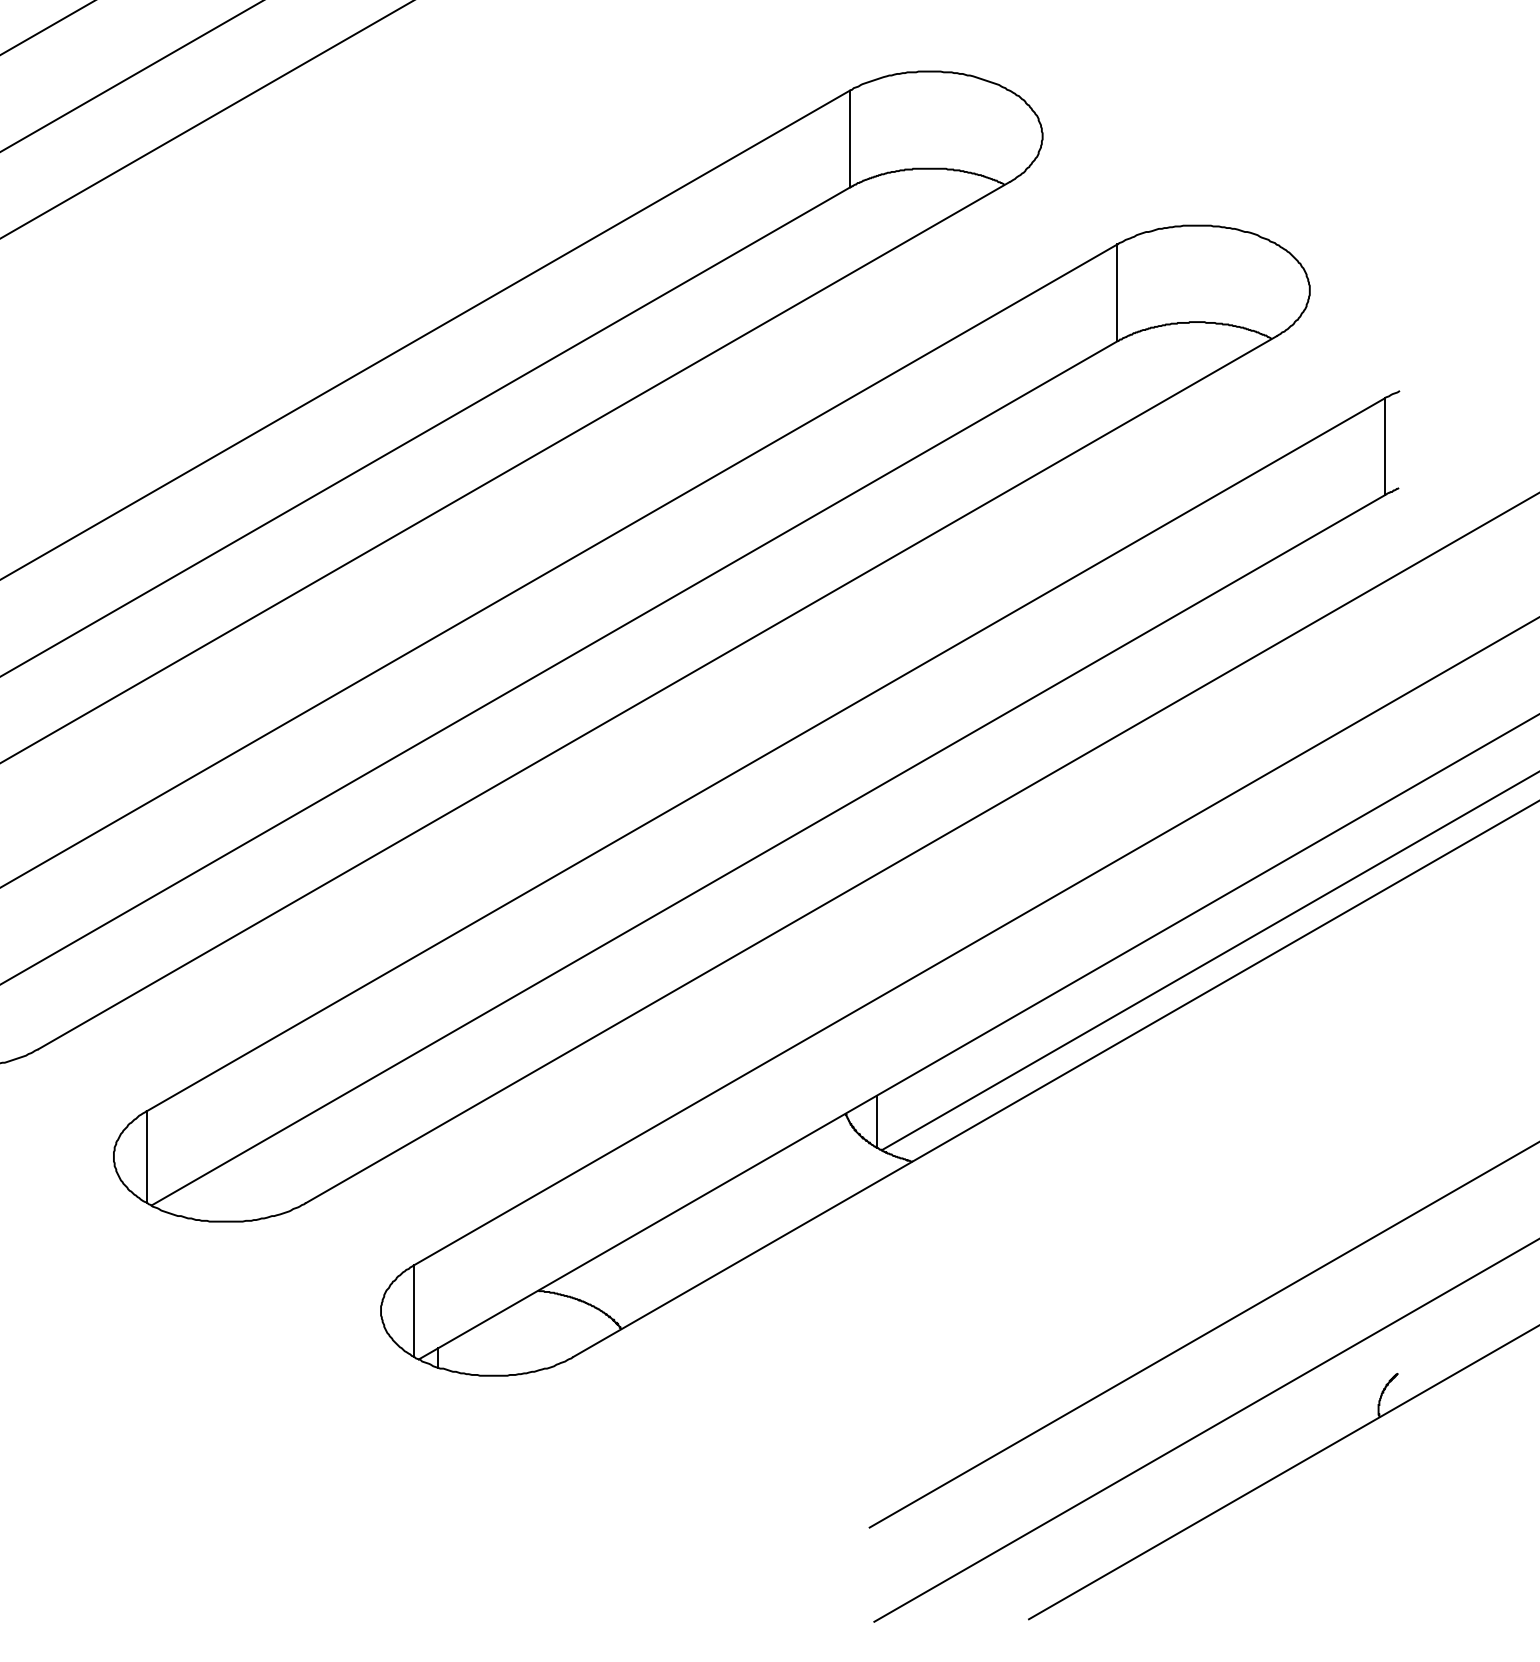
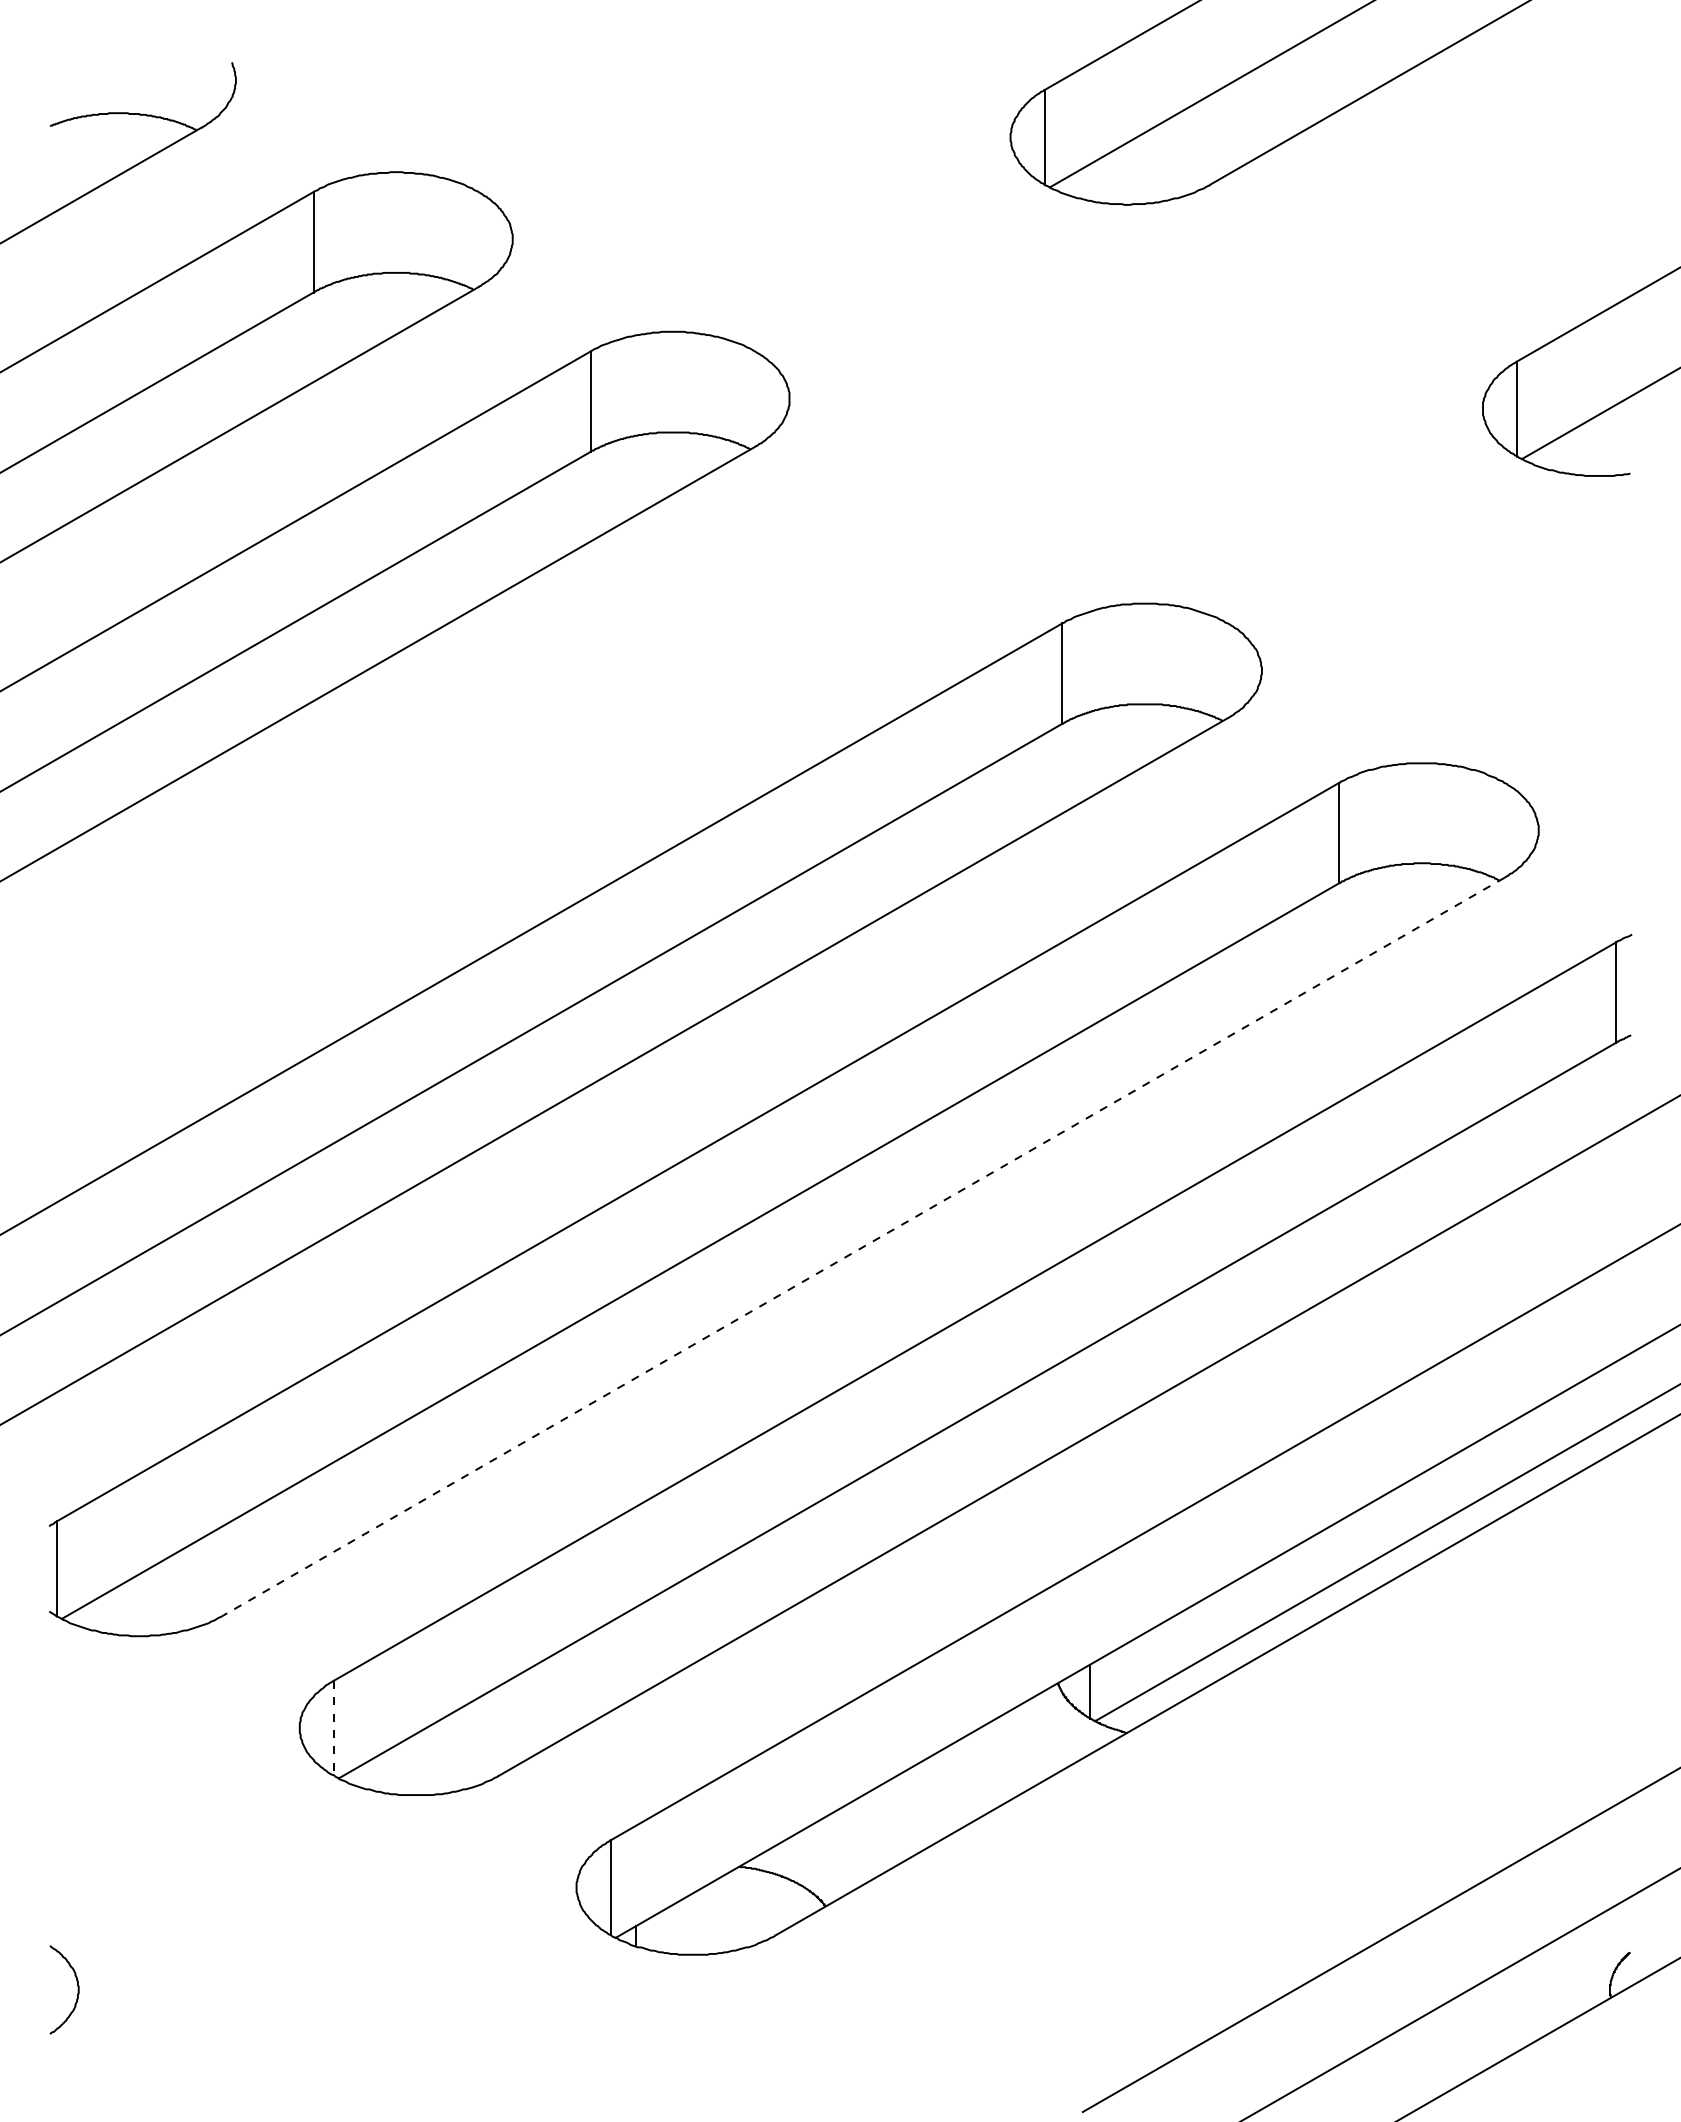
line: (658, 693) -> (863, 1247), solid -> dashed
line: (146, 1157) -> (333, 1728), solid -> dashed

